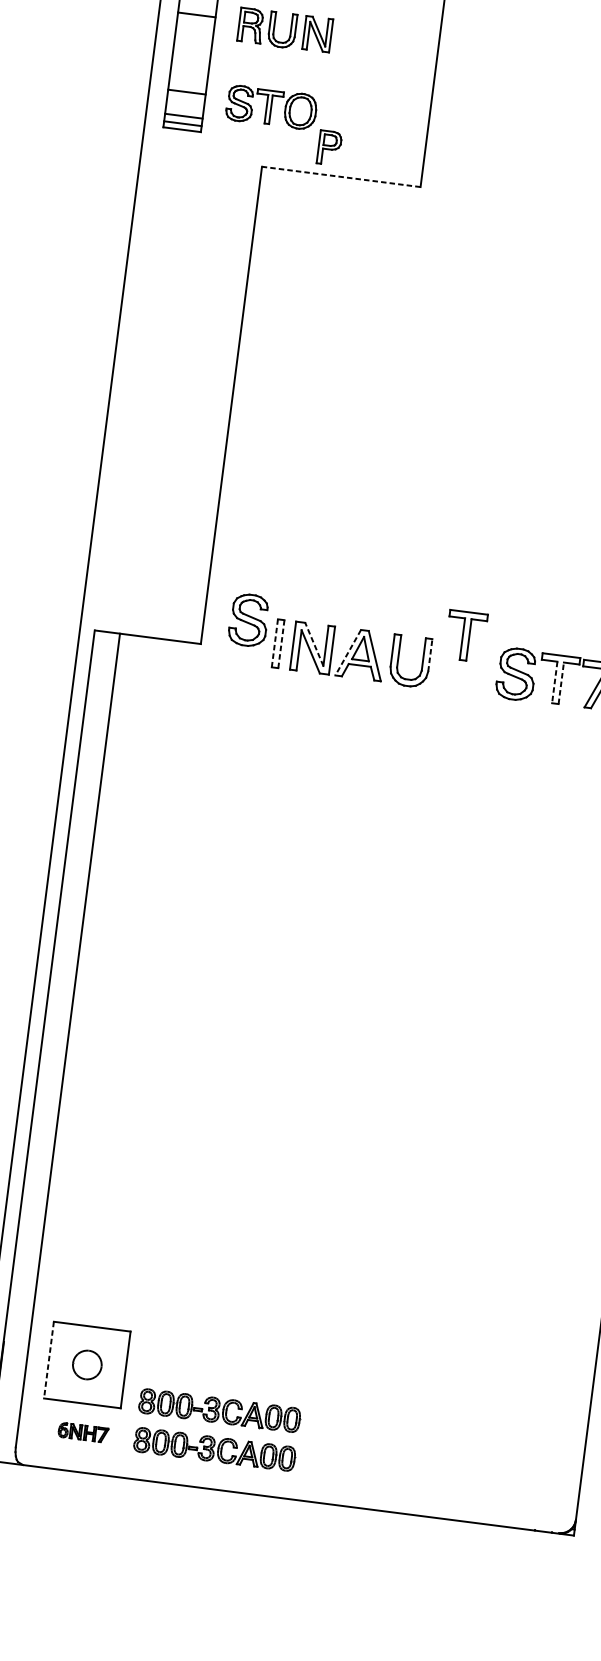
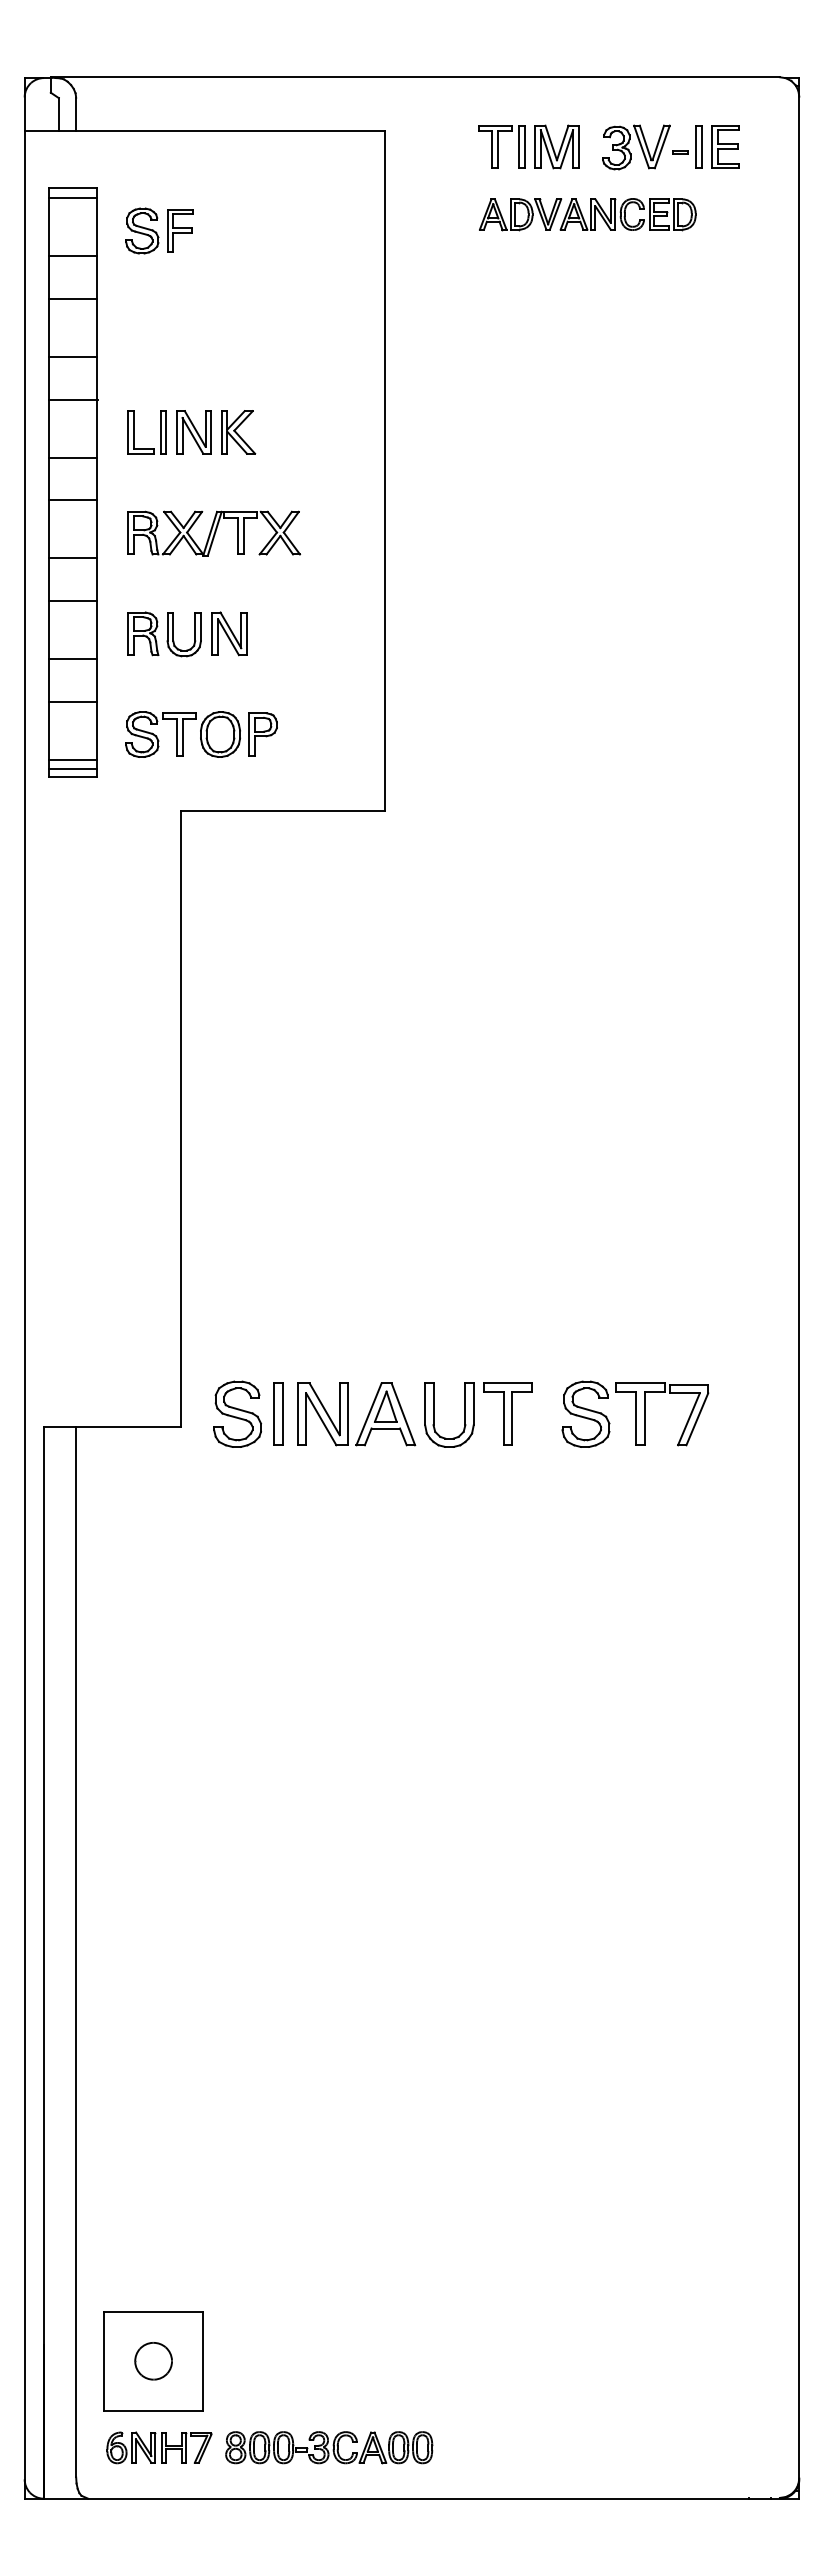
line: (196, 15) -> (72, 659), moved
line: (186, 91) -> (72, 701), moved
part: (328, 148) -> (262, 734), moved
line: (340, 177) -> (282, 811), dashed -> solid
part: (248, 619) -> (237, 1413), moved
part: (465, 635) -> (507, 1413), moved
line: (274, 643) -> (274, 1414), dashed -> solid
line: (314, 643) -> (324, 1408), dashed -> solid
line: (281, 644) -> (282, 1414), dashed -> solid
line: (347, 652) -> (368, 1414), dashed -> solid
line: (430, 655) -> (473, 1404), dashed -> solid
line: (555, 682) -> (636, 1418), dashed -> solid
line: (561, 683) -> (644, 1418), dashed -> solid
line: (49, 1360) -> (104, 2361), dashed -> solid
part: (219, 1410) -> (329, 2397), removed
part: (83, 1432) -> (159, 2447), size x1.67

